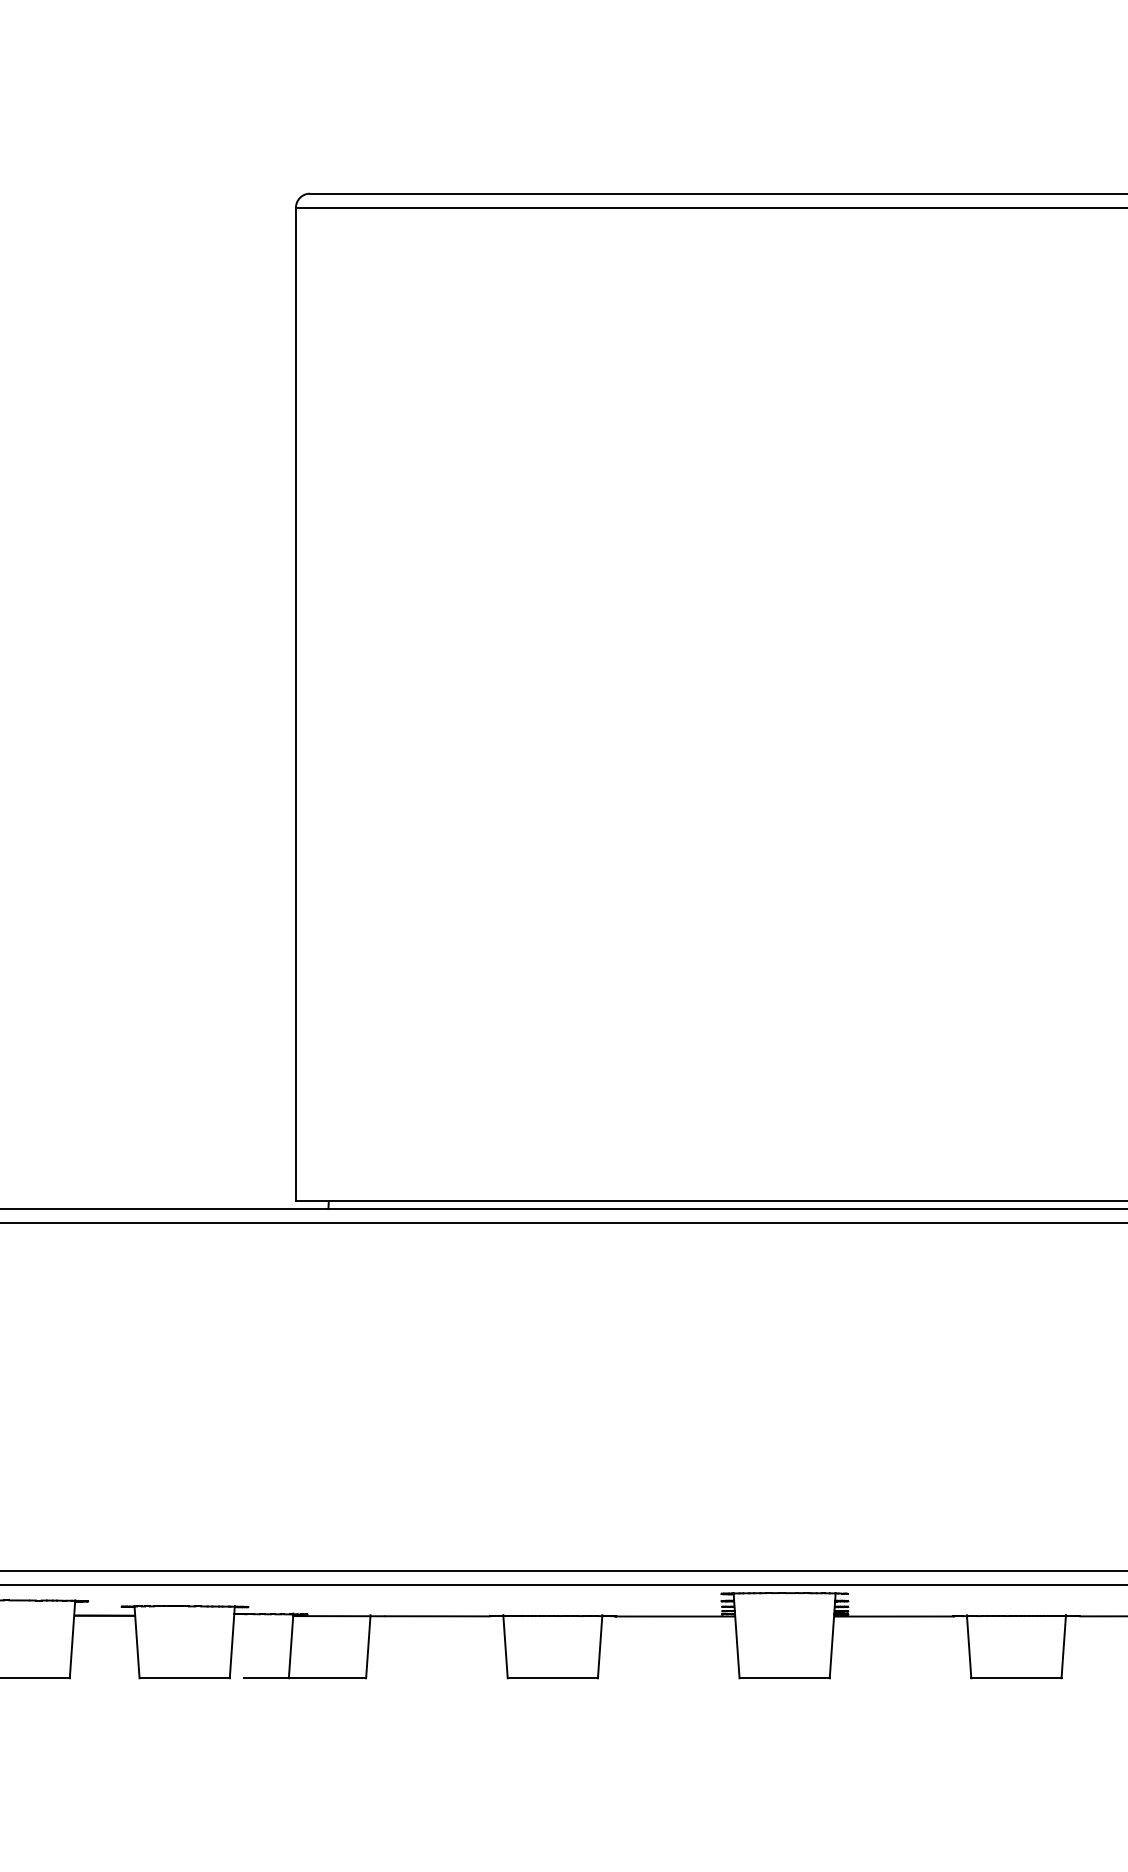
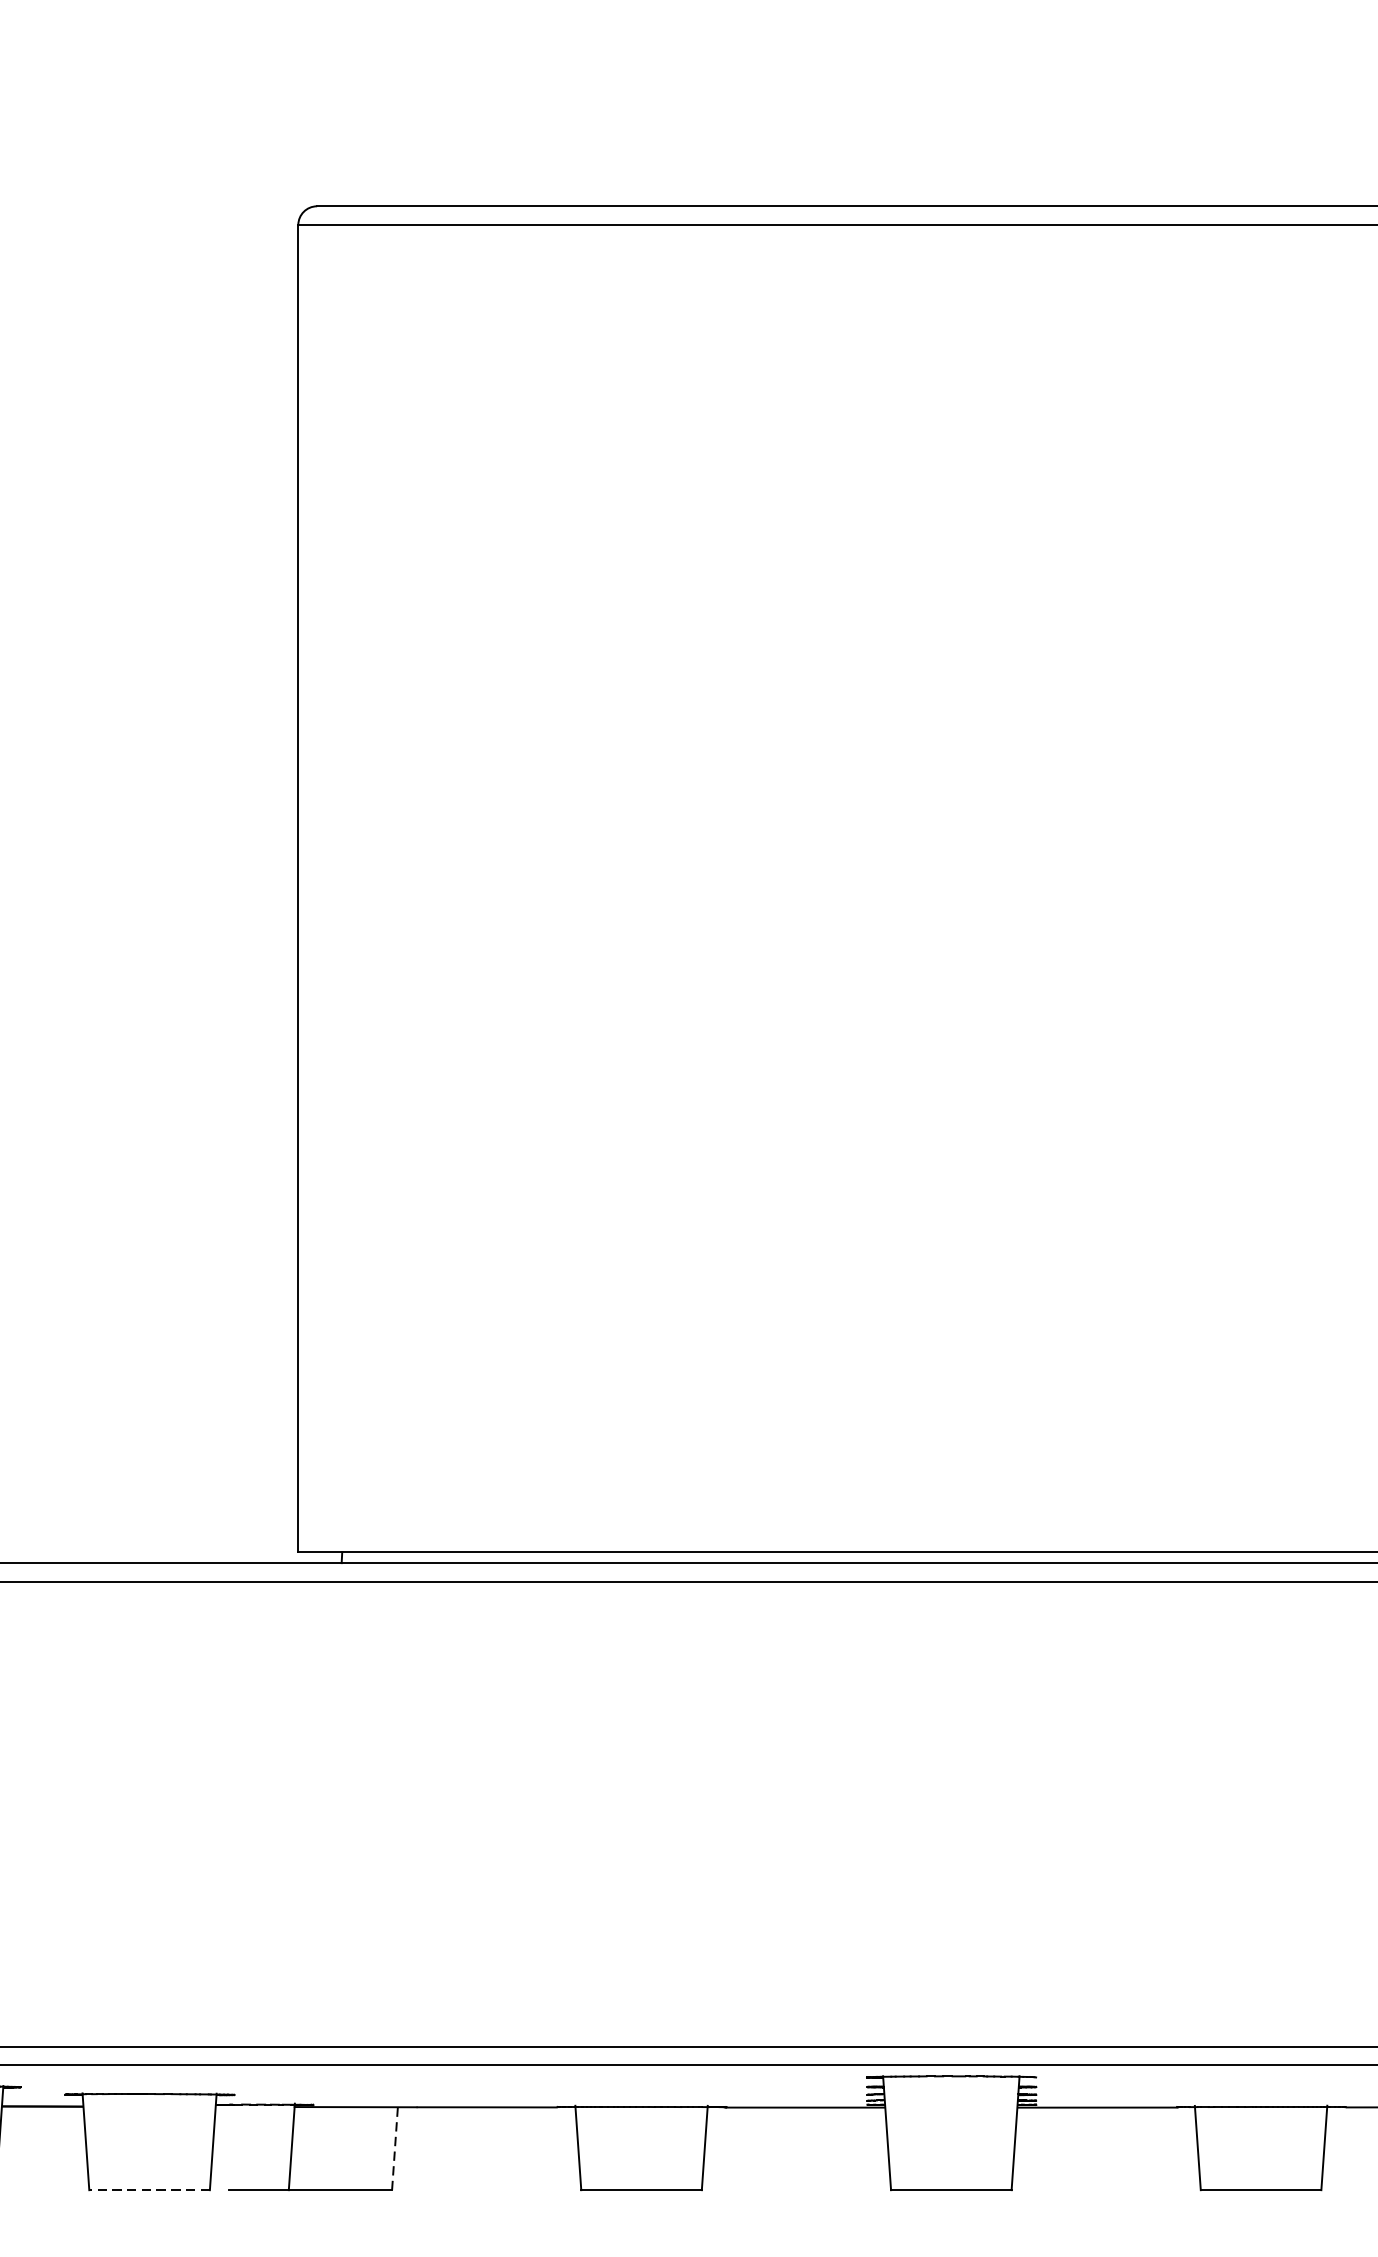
line: (368, 1646) -> (395, 2147), solid -> dashed
line: (184, 1678) -> (149, 2190), solid -> dashed

